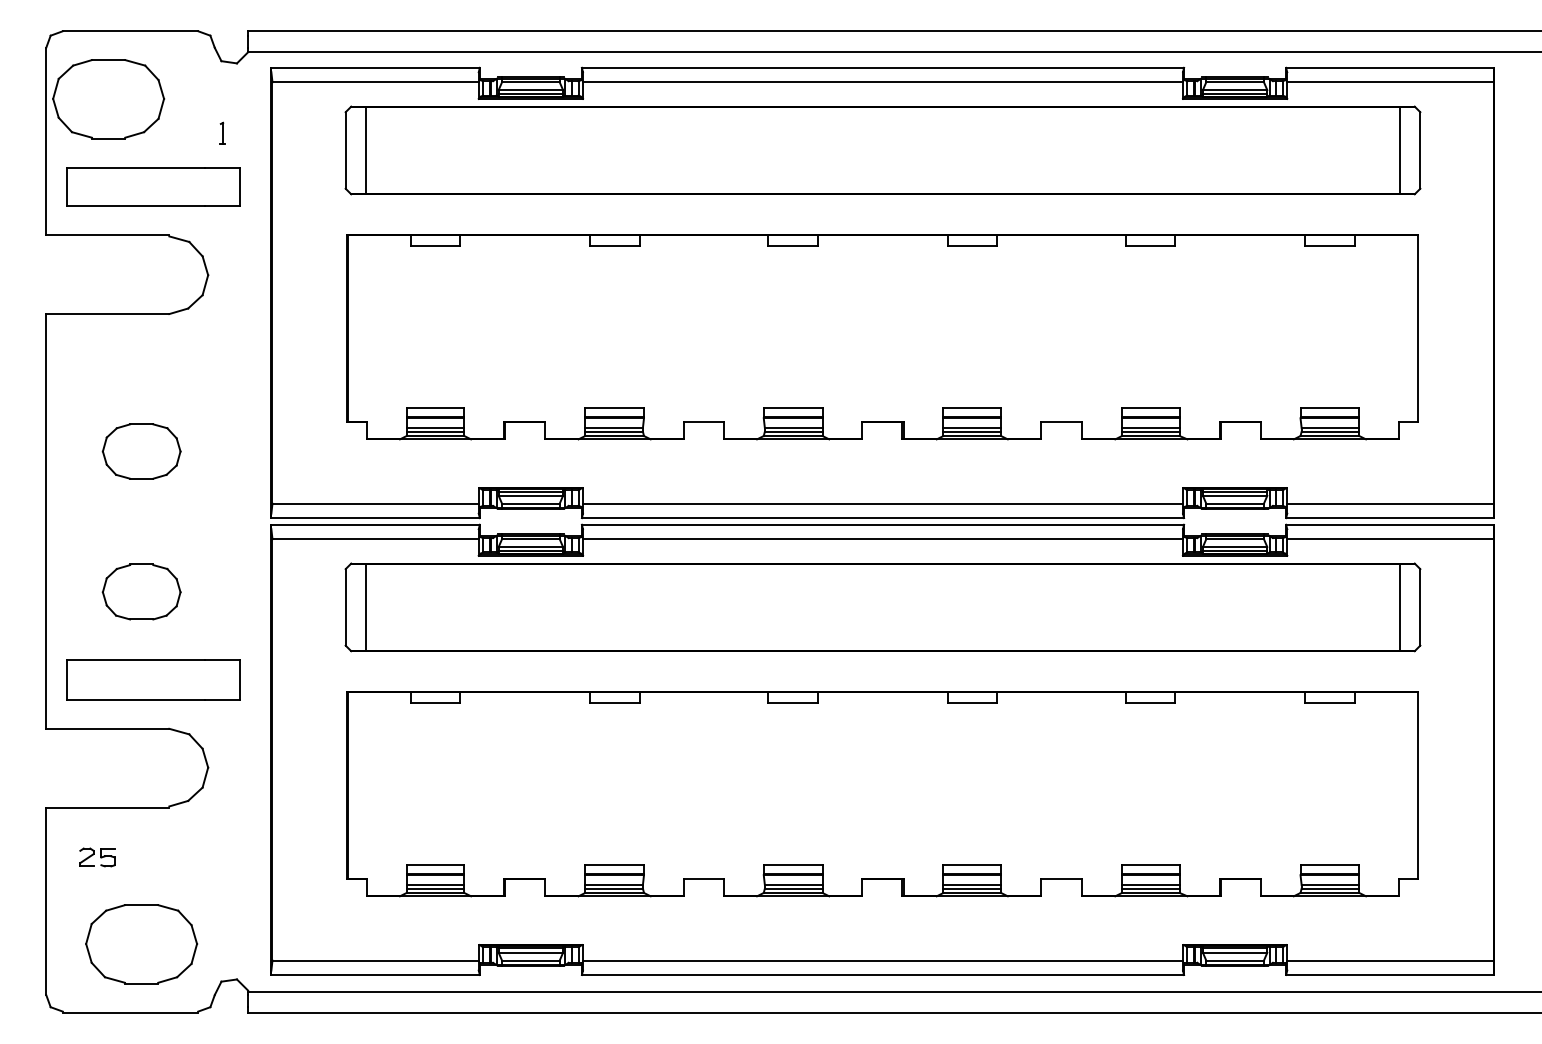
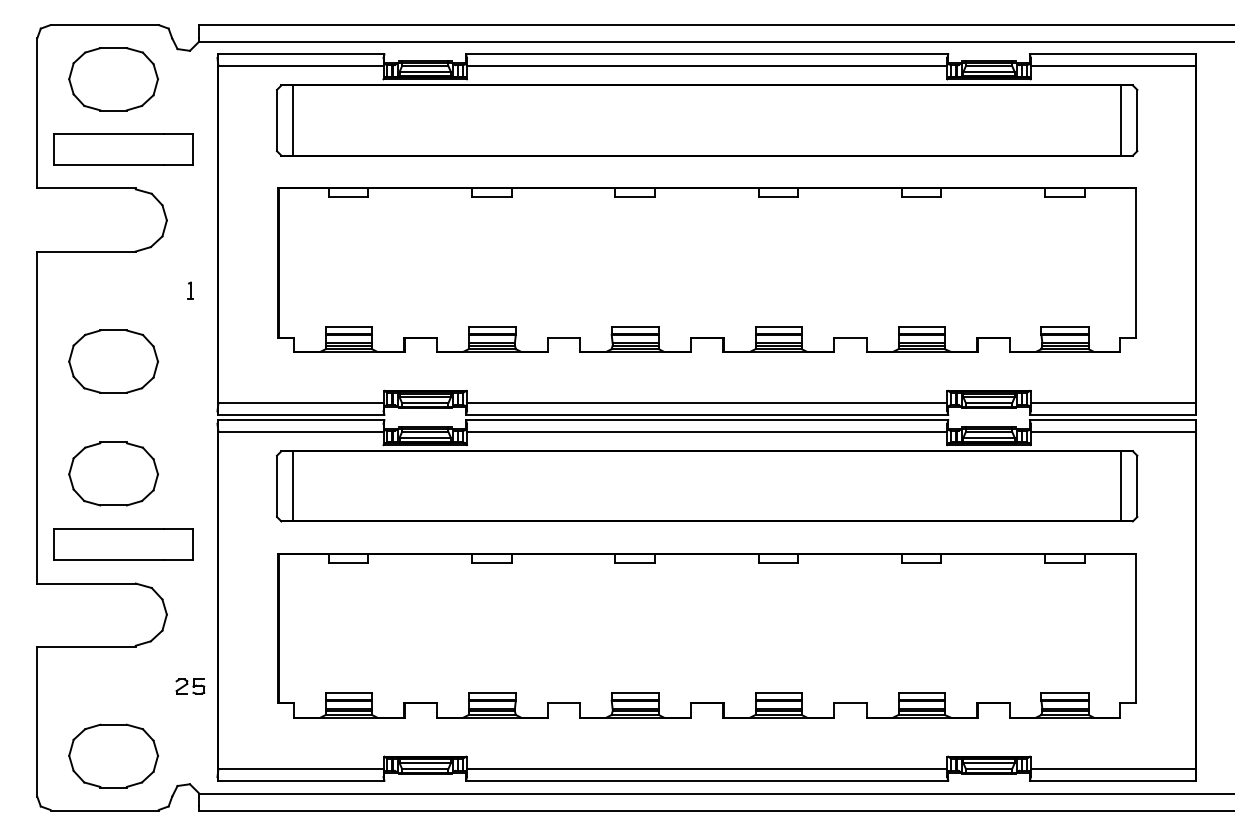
part: (108, 99) -> (113, 79), moved
part: (222, 132) -> (190, 290), moved
part: (141, 451) -> (113, 361), size x1.43
part: (141, 591) -> (113, 473), size x1.43
part: (97, 857) -> (190, 686), moved

